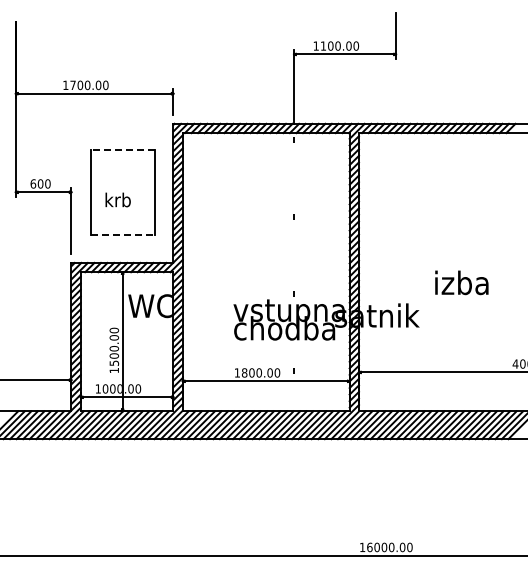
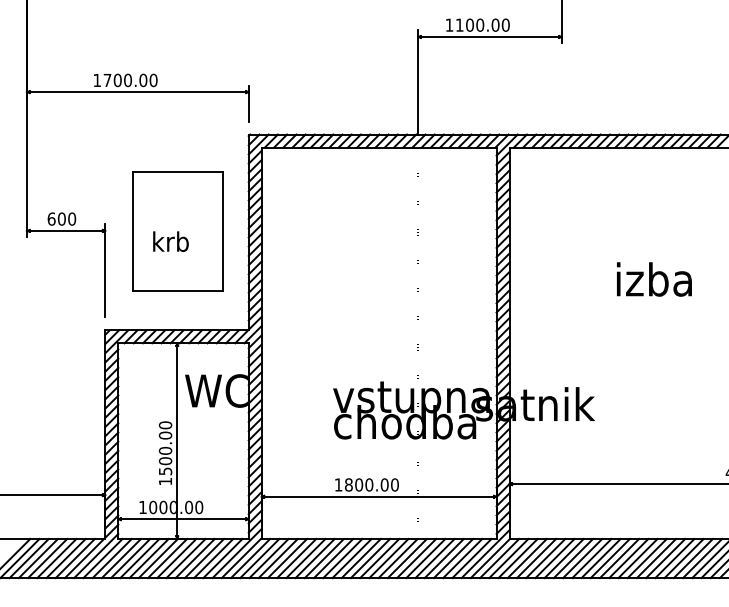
line: (123, 150) -> (178, 172), dashed -> solid
line: (123, 234) -> (178, 290), dashed -> solid
text: (461, 282) -> (653, 278), moved

